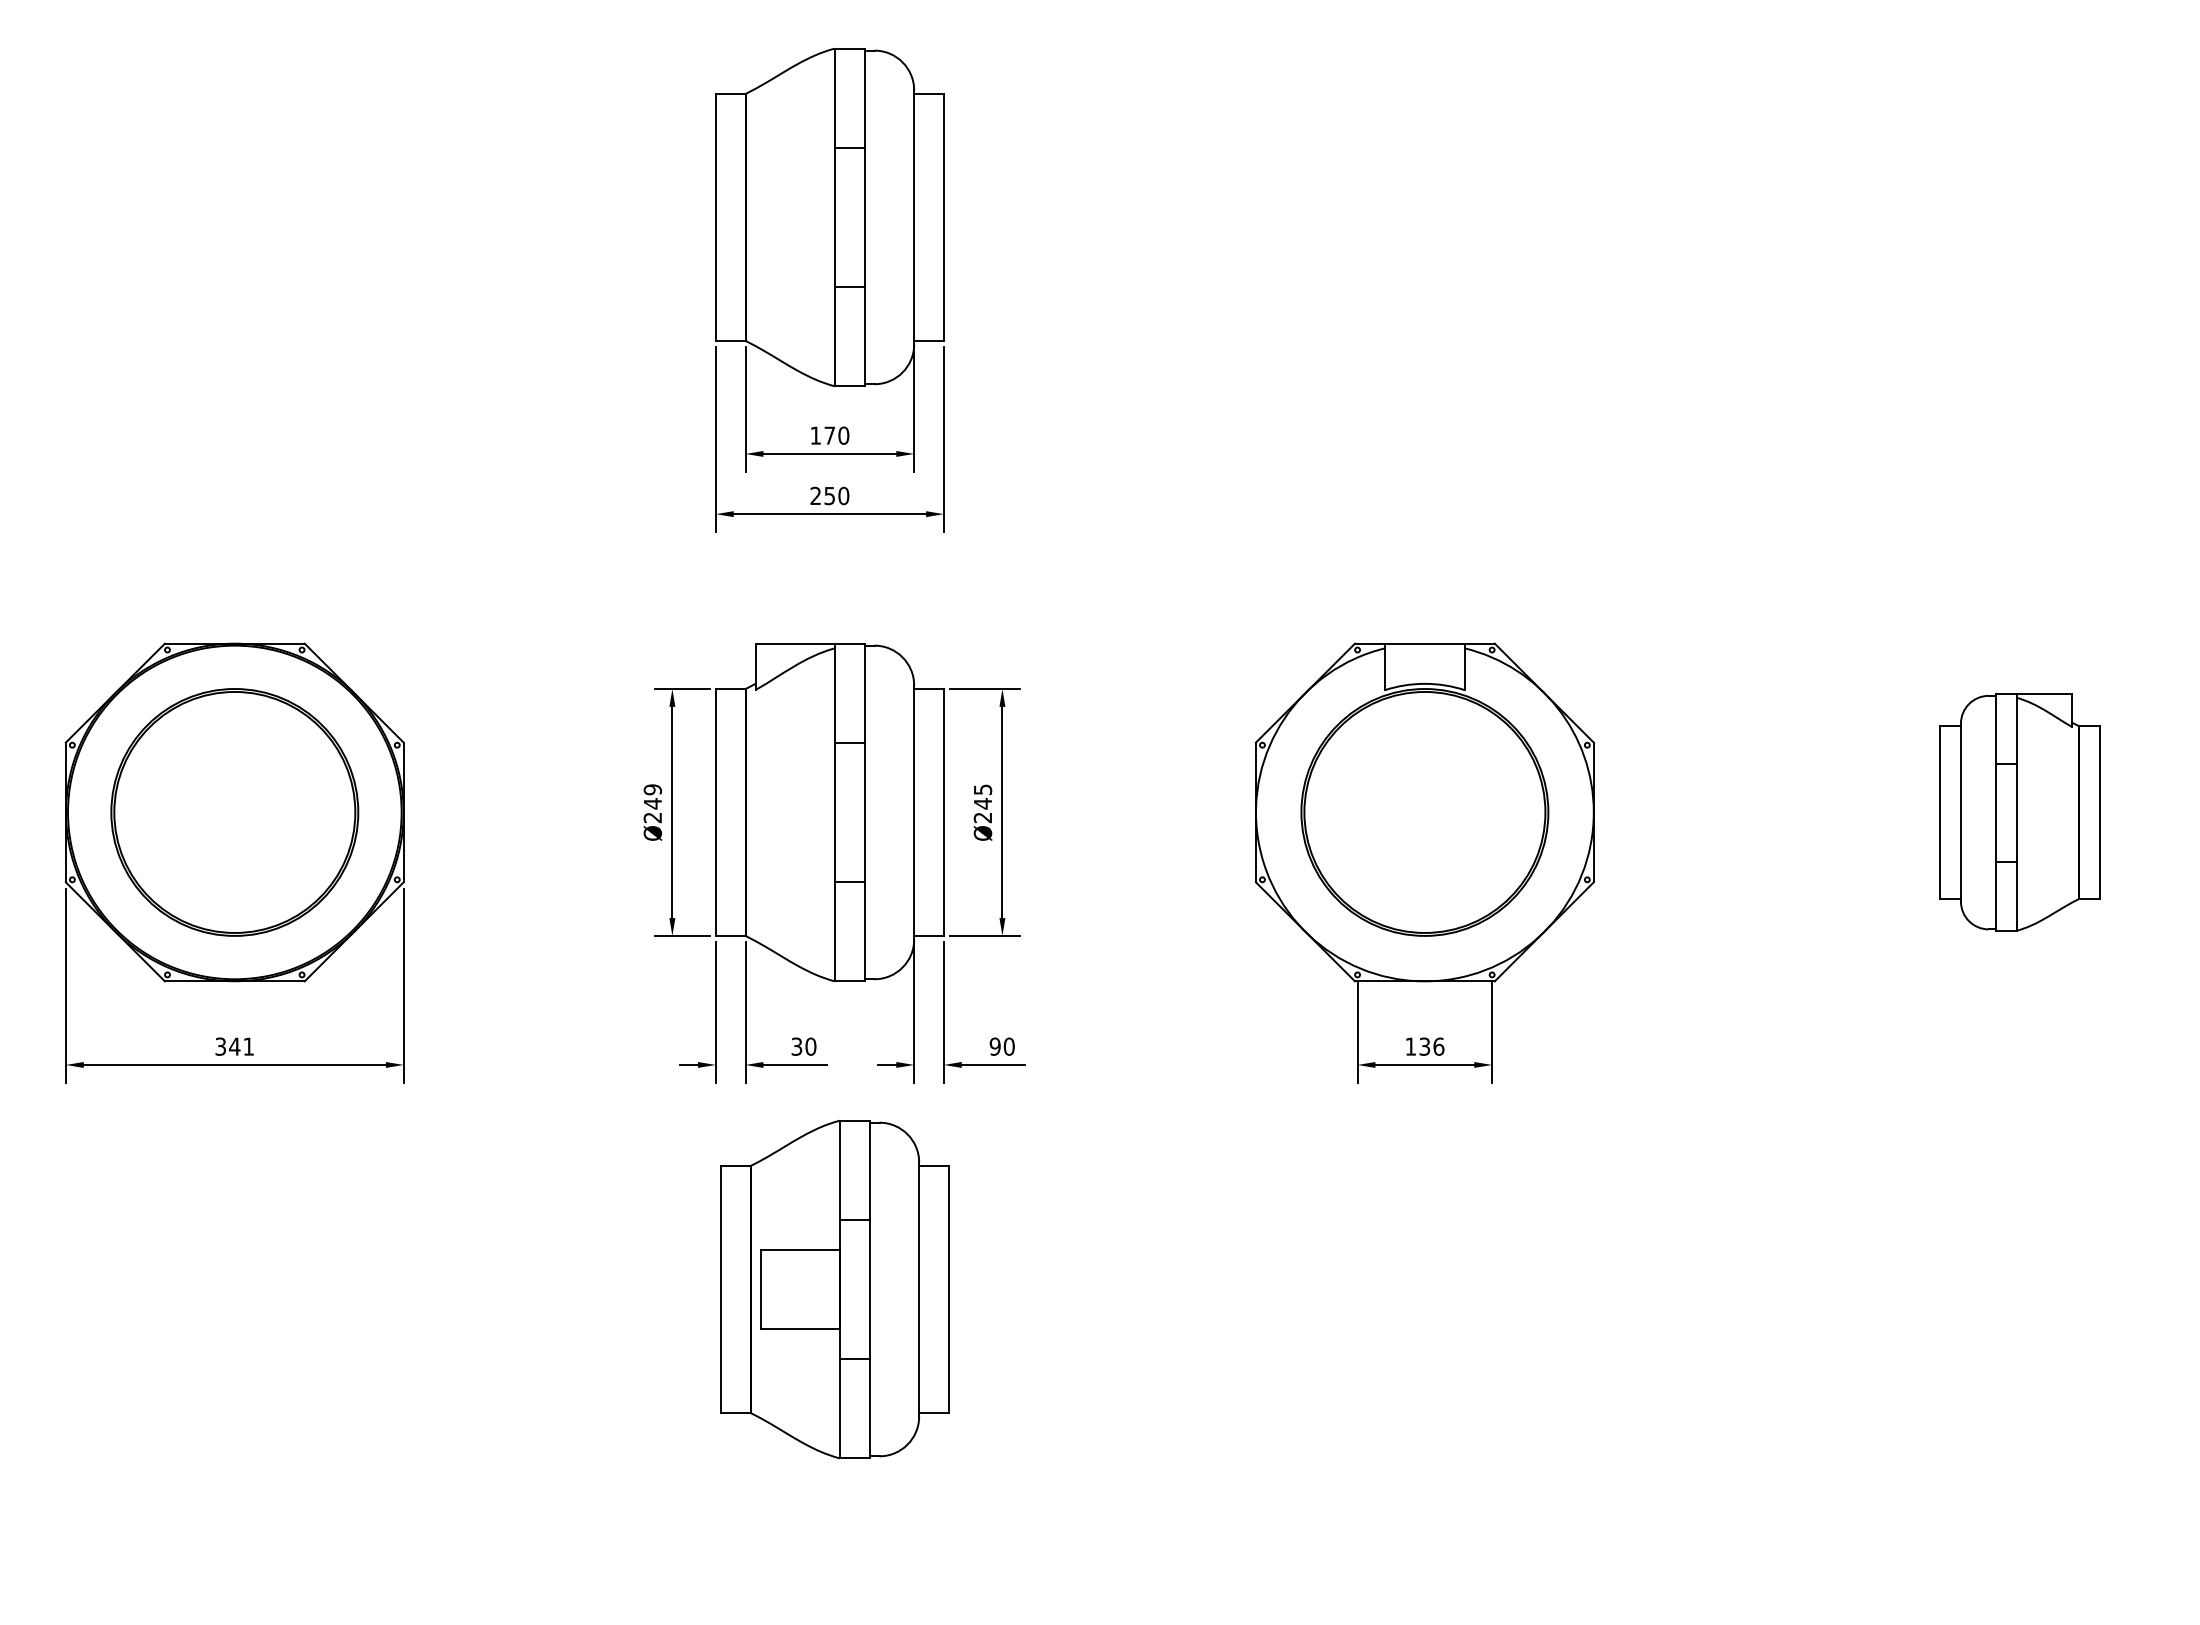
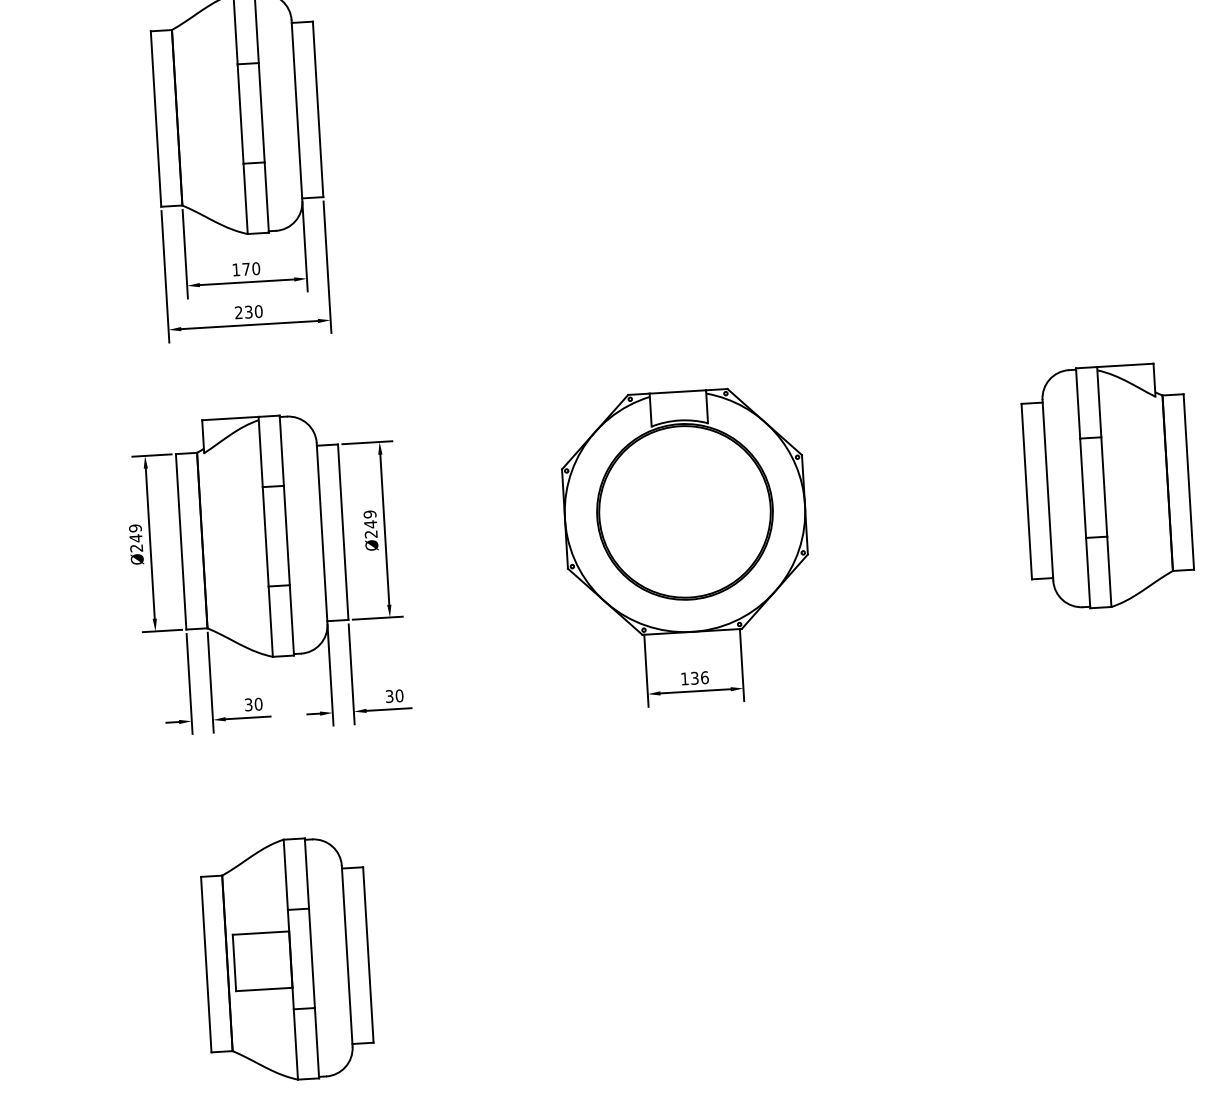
text: (830, 495) -> (249, 311), 250 -> 230
text: (982, 789) -> (369, 514), Ø245 -> Ø249
part: (2019, 812) -> (1107, 486), size x1.43
text: (994, 1046) -> (389, 696), 90 -> 30
part: (834, 1289) -> (287, 959), moved

